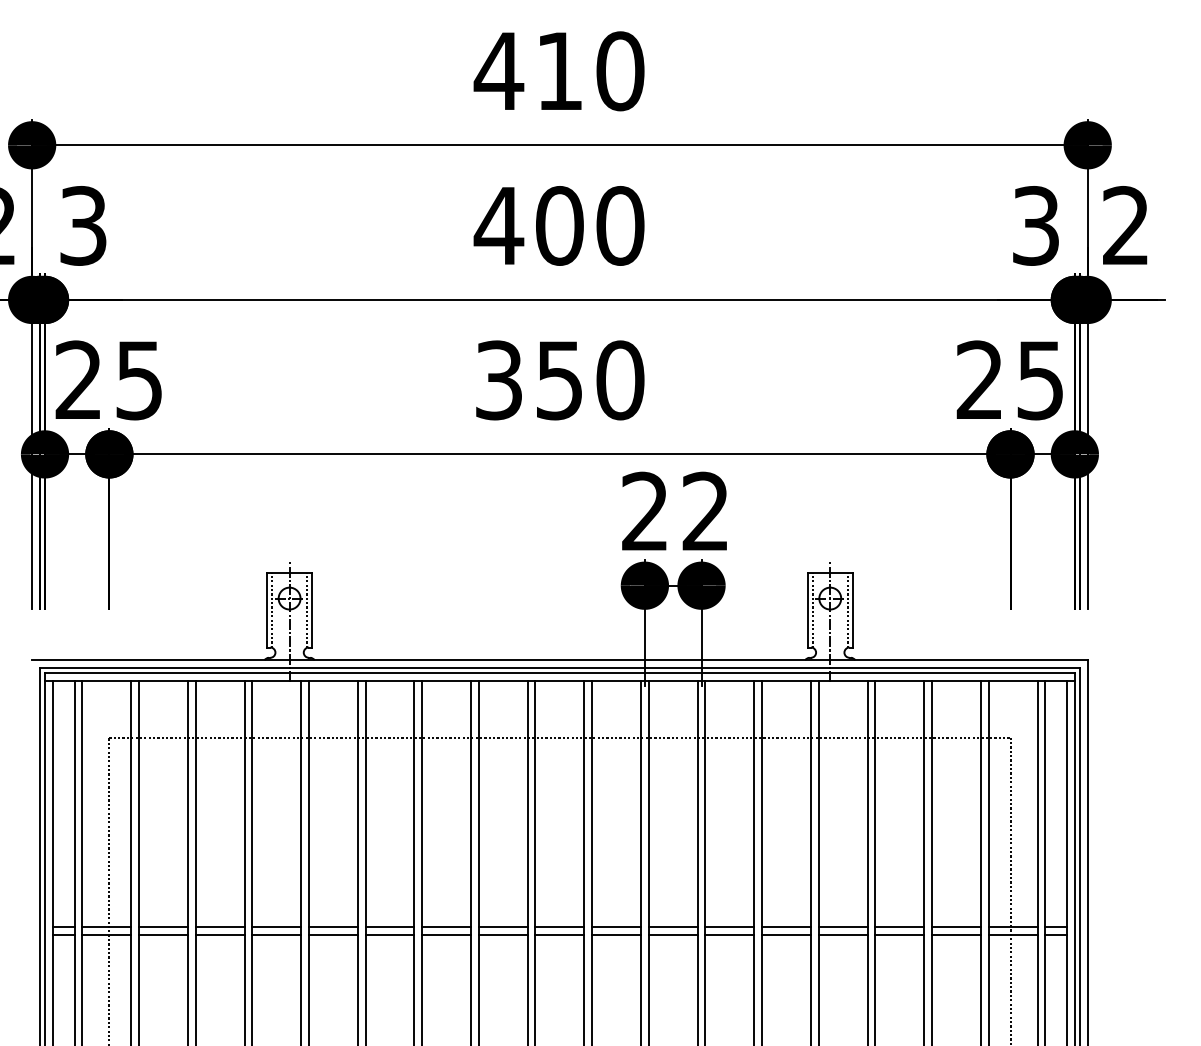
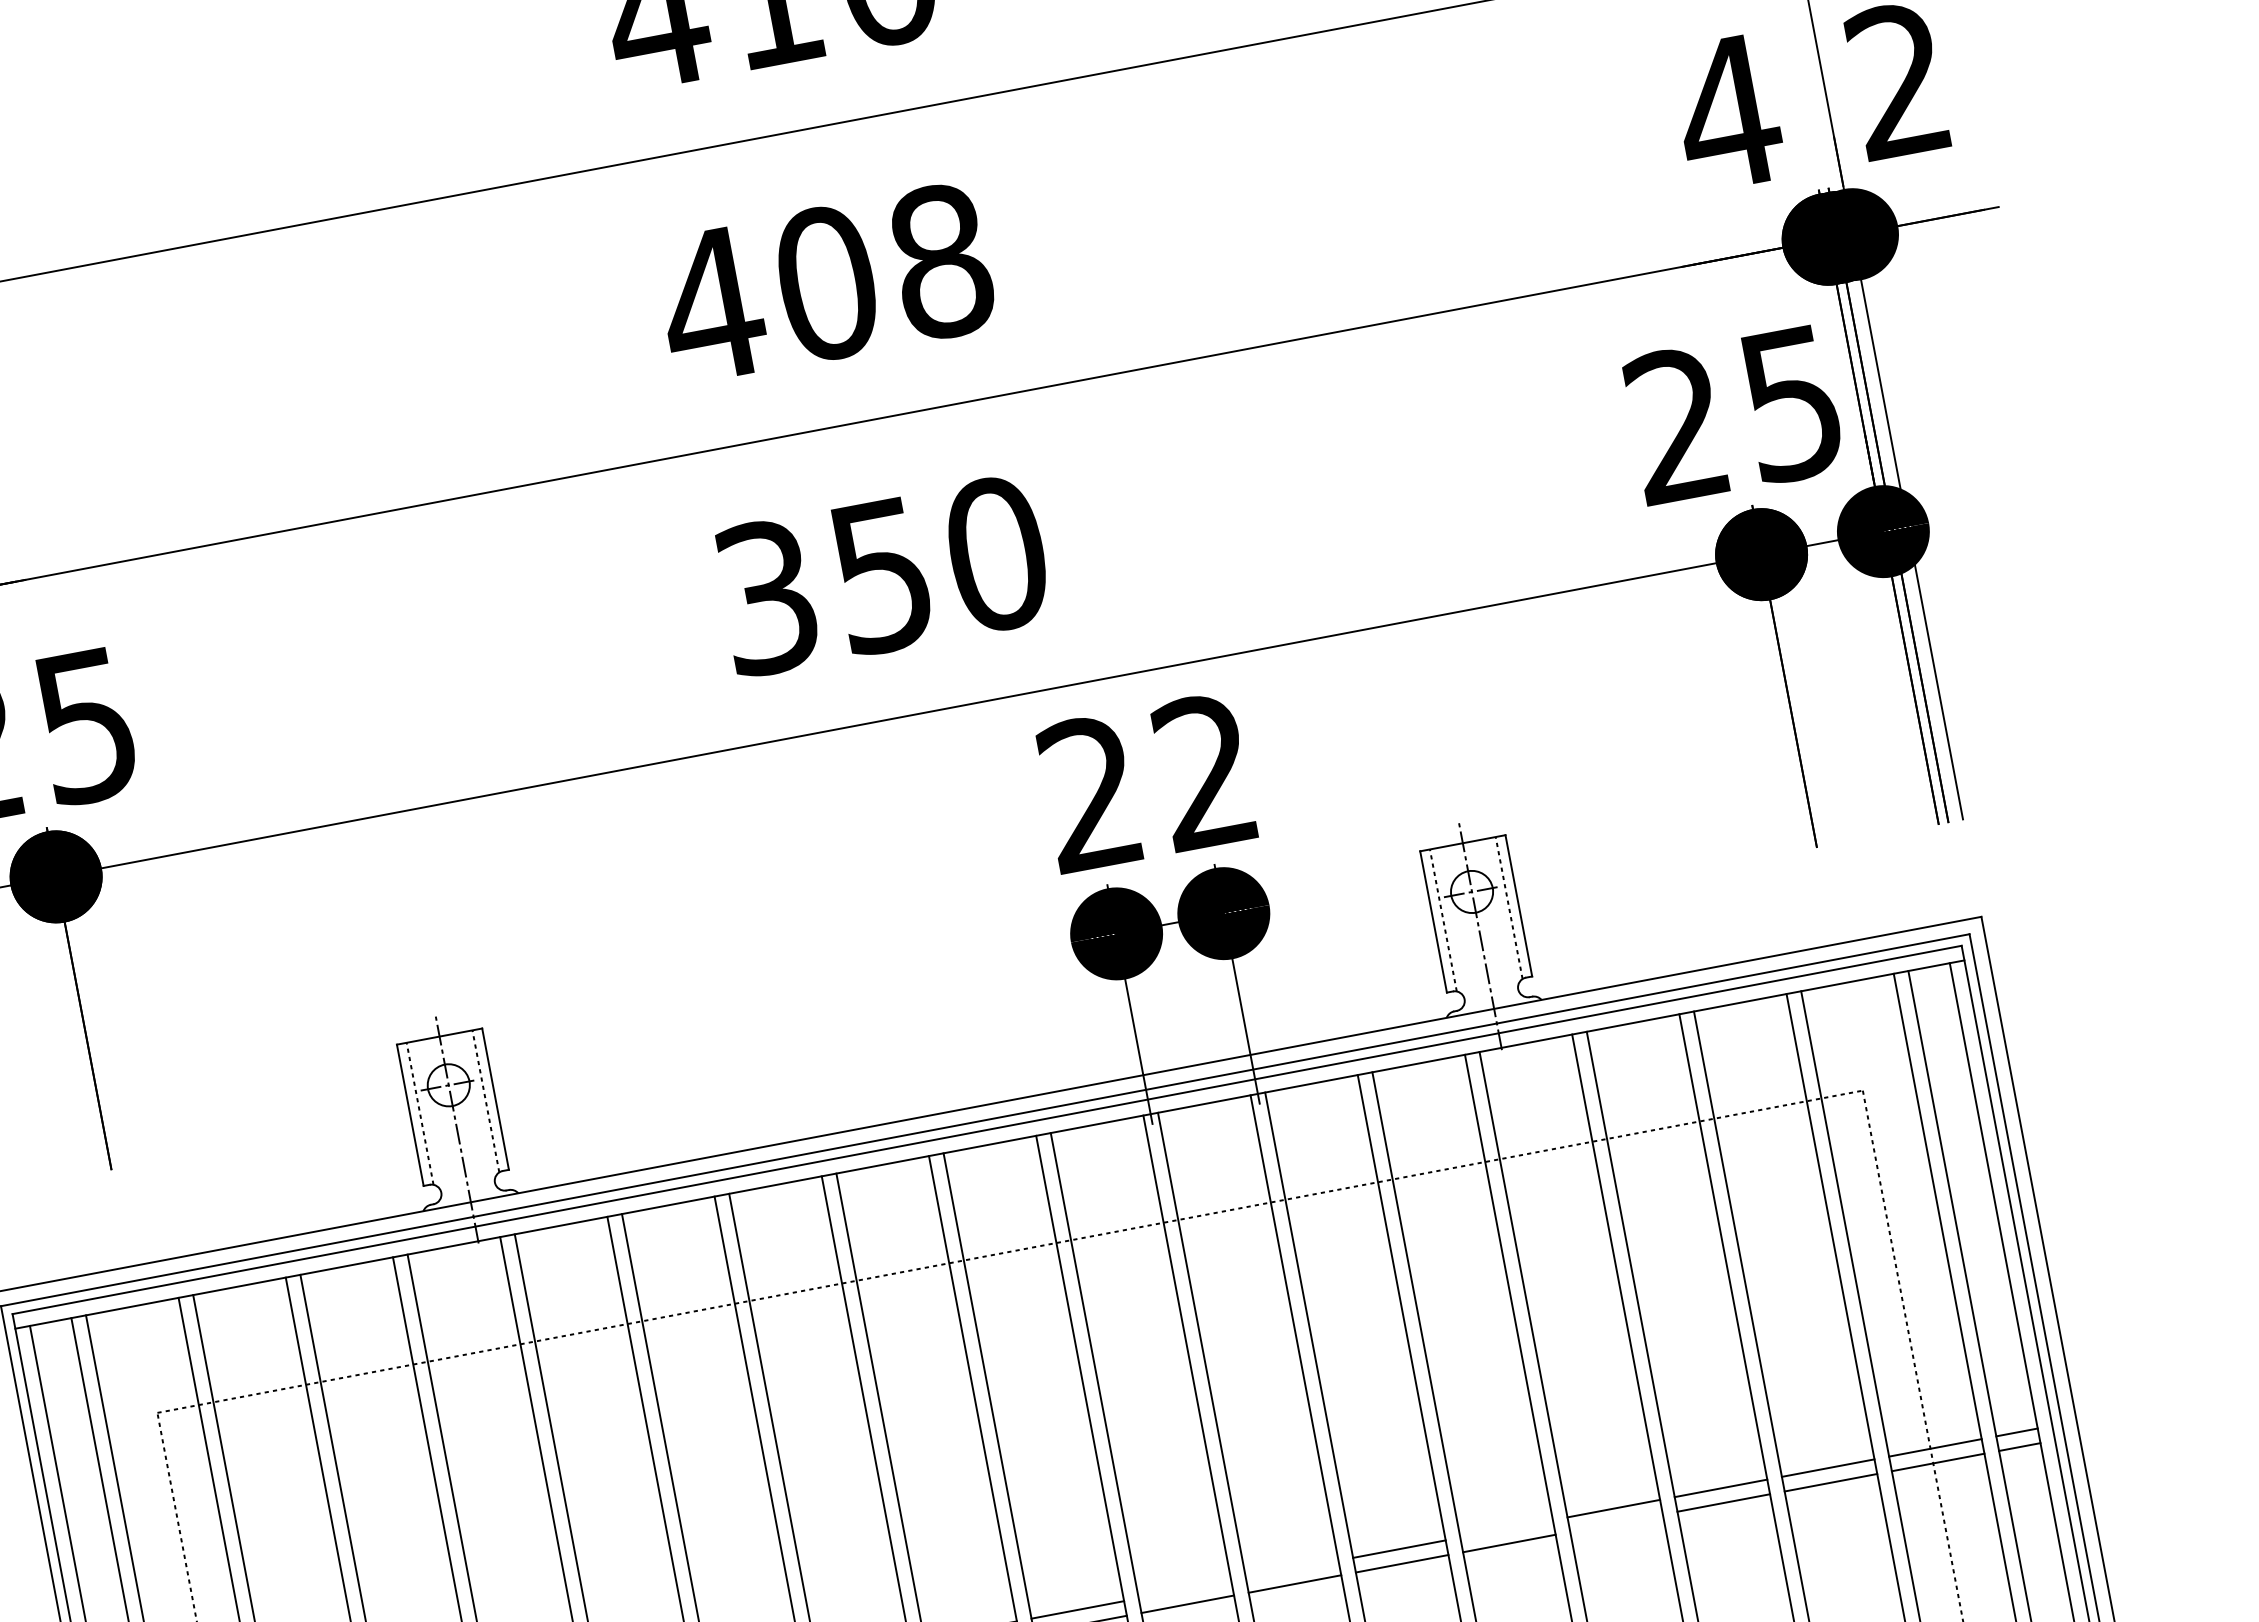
text: (620, 225) -> (941, 260), 400 -> 408
text: (1035, 225) -> (1727, 112), 3 -> 4
line: (616, 926) -> (1184, 1589), removed
line: (672, 926) -> (1290, 1569), removed
line: (786, 926) -> (1506, 1528), removed
line: (842, 934) -> (1615, 1523), removed

